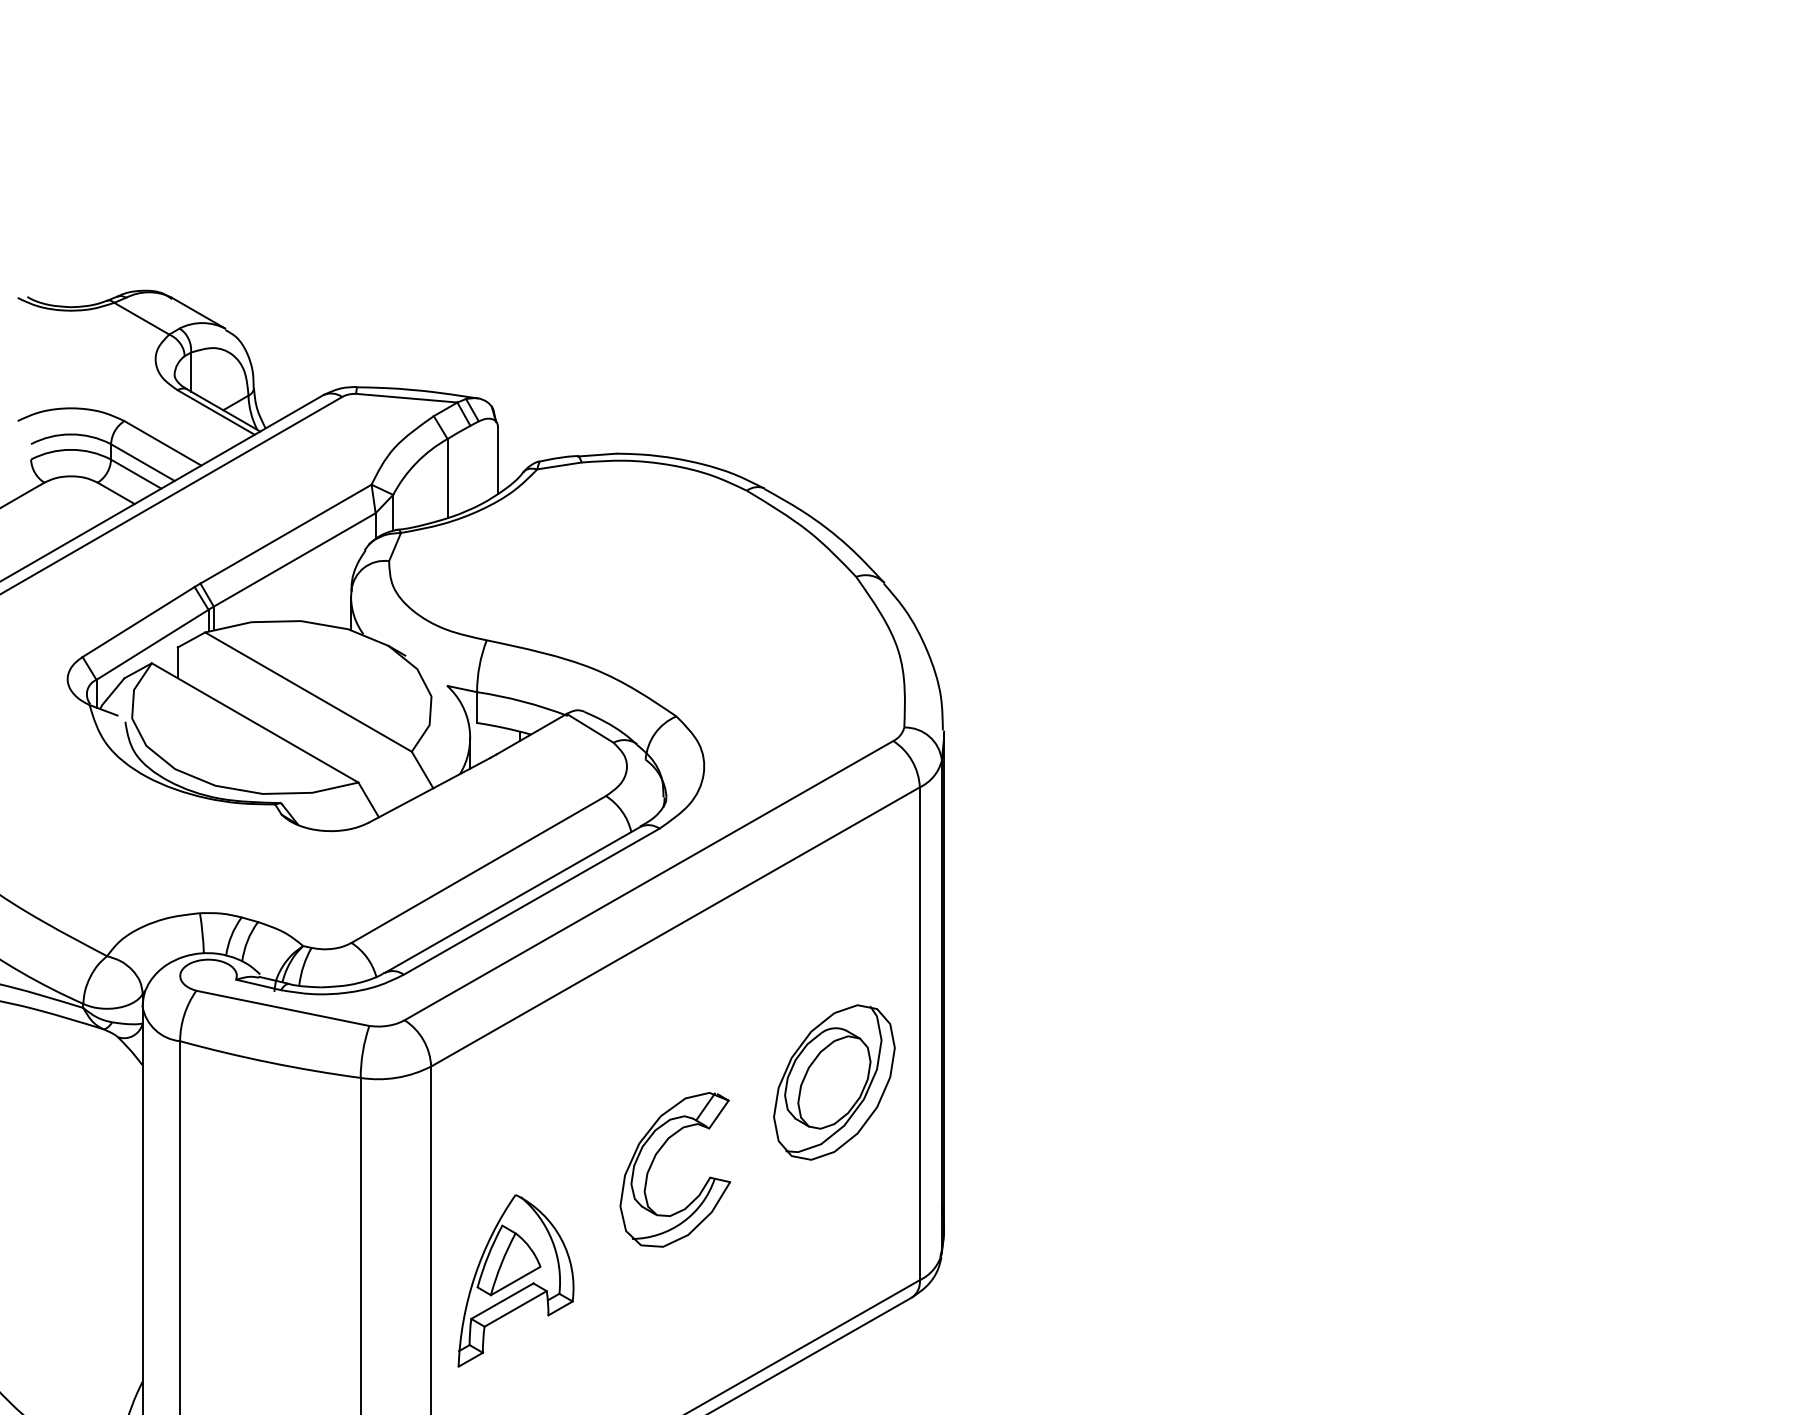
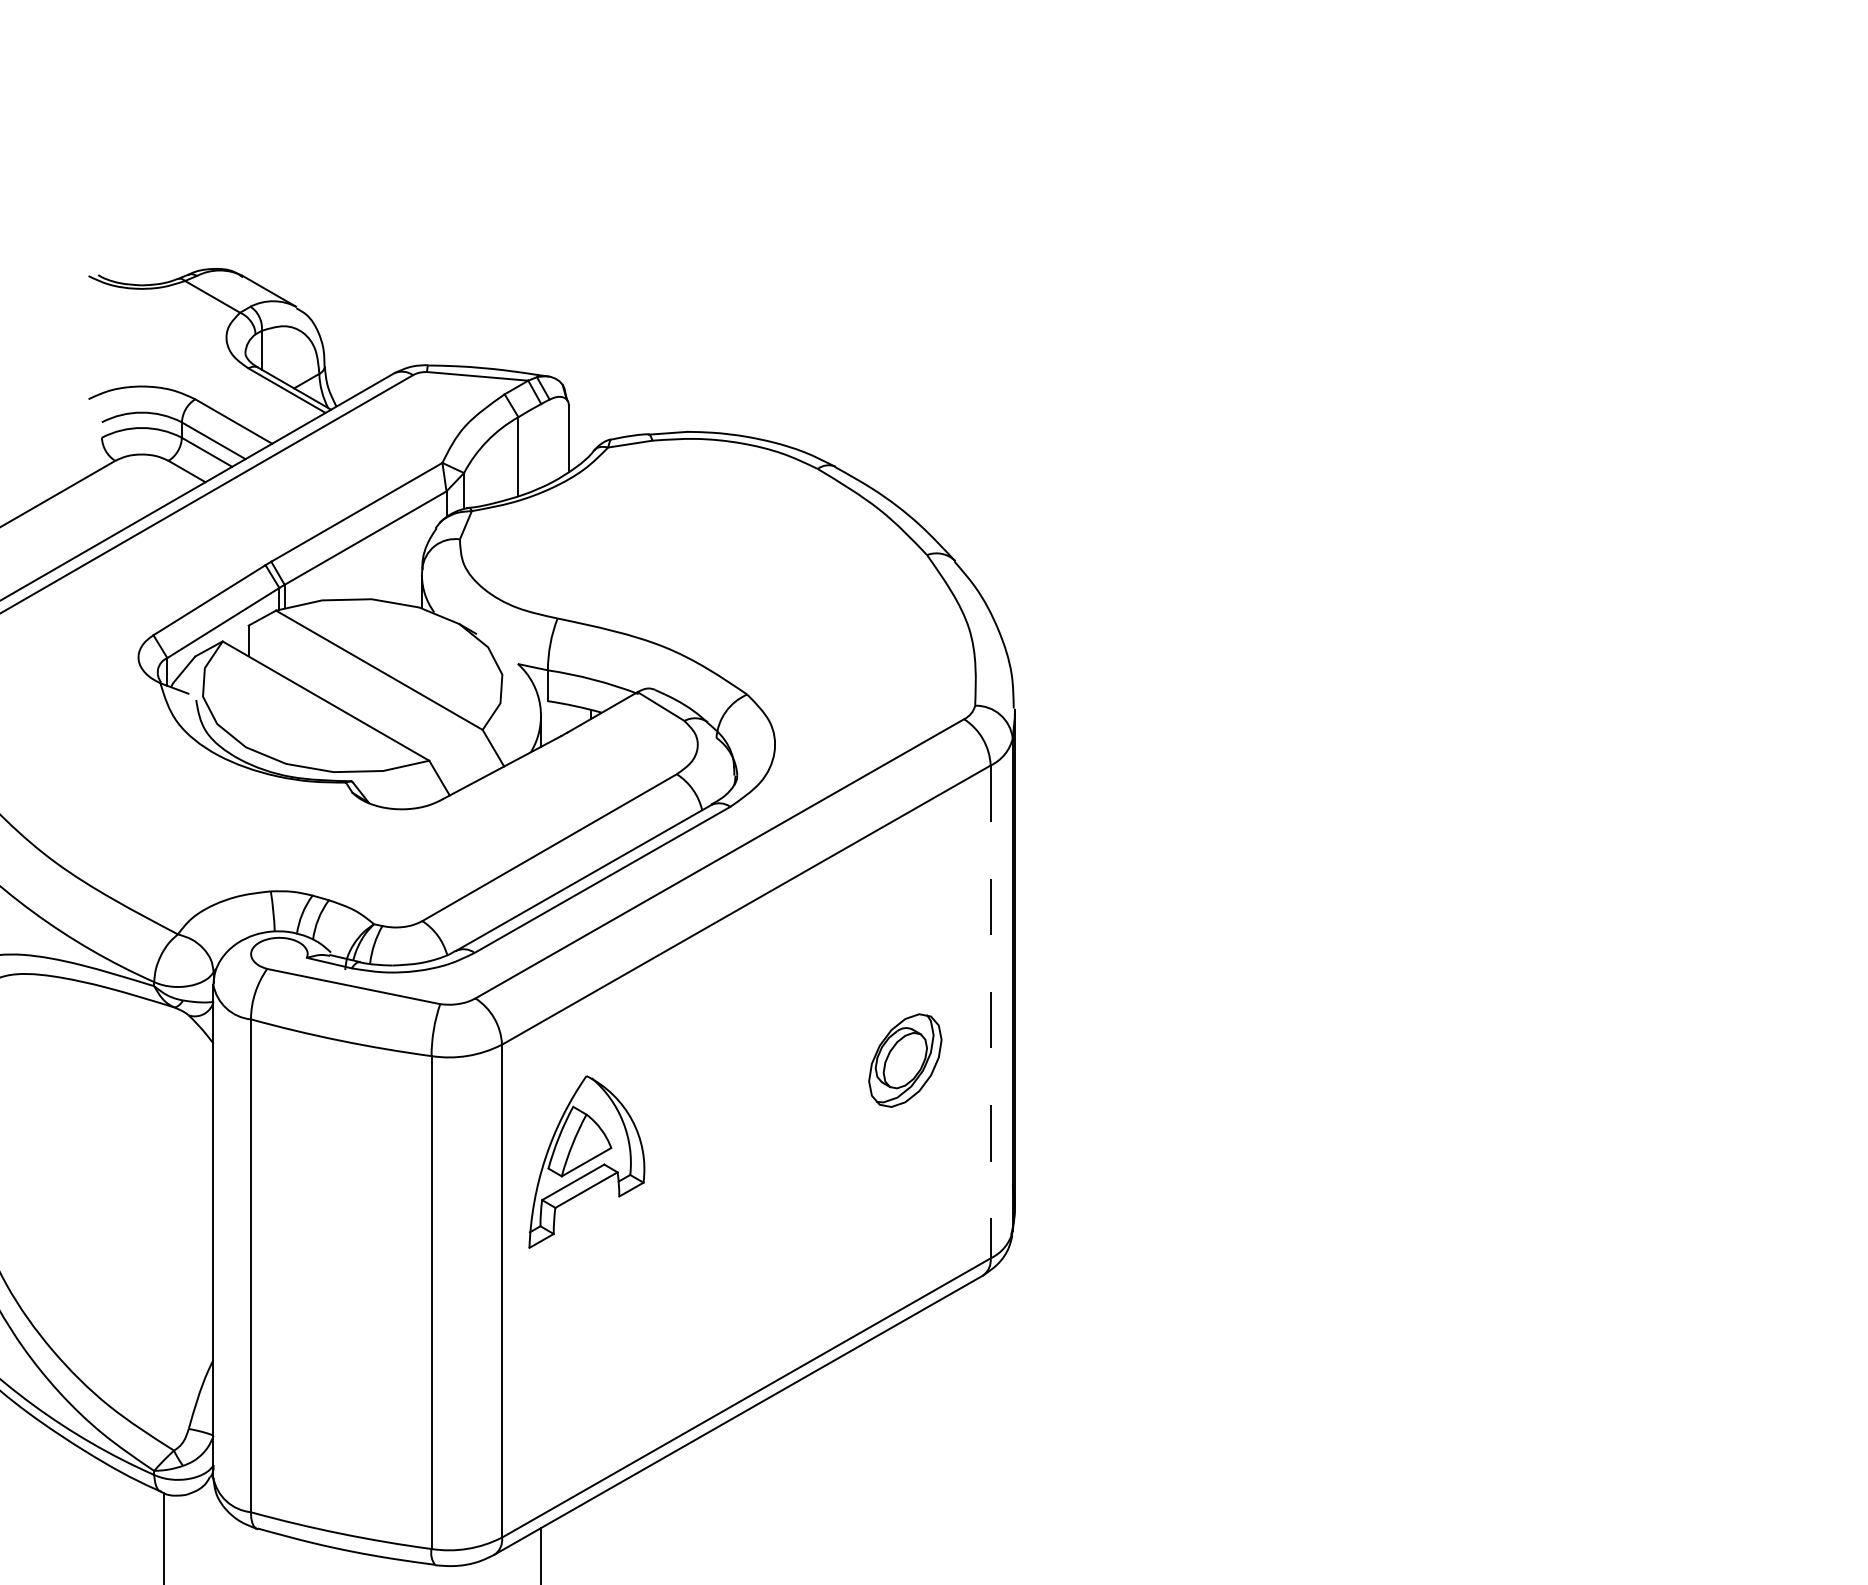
line: (919, 1034) -> (990, 1012), solid -> dashed
part: (834, 1082) -> (905, 1060), size x0.6
part: (654, 1160) -> (725, 1138), removed
part: (515, 1280) -> (586, 1161), moved

